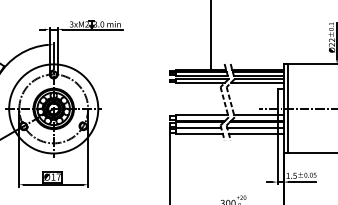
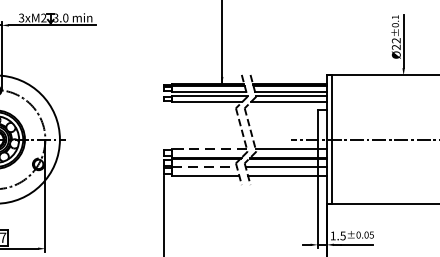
line: (202, 115) -> (209, 149), solid -> dashed
line: (199, 128) -> (205, 167), solid -> dashed

